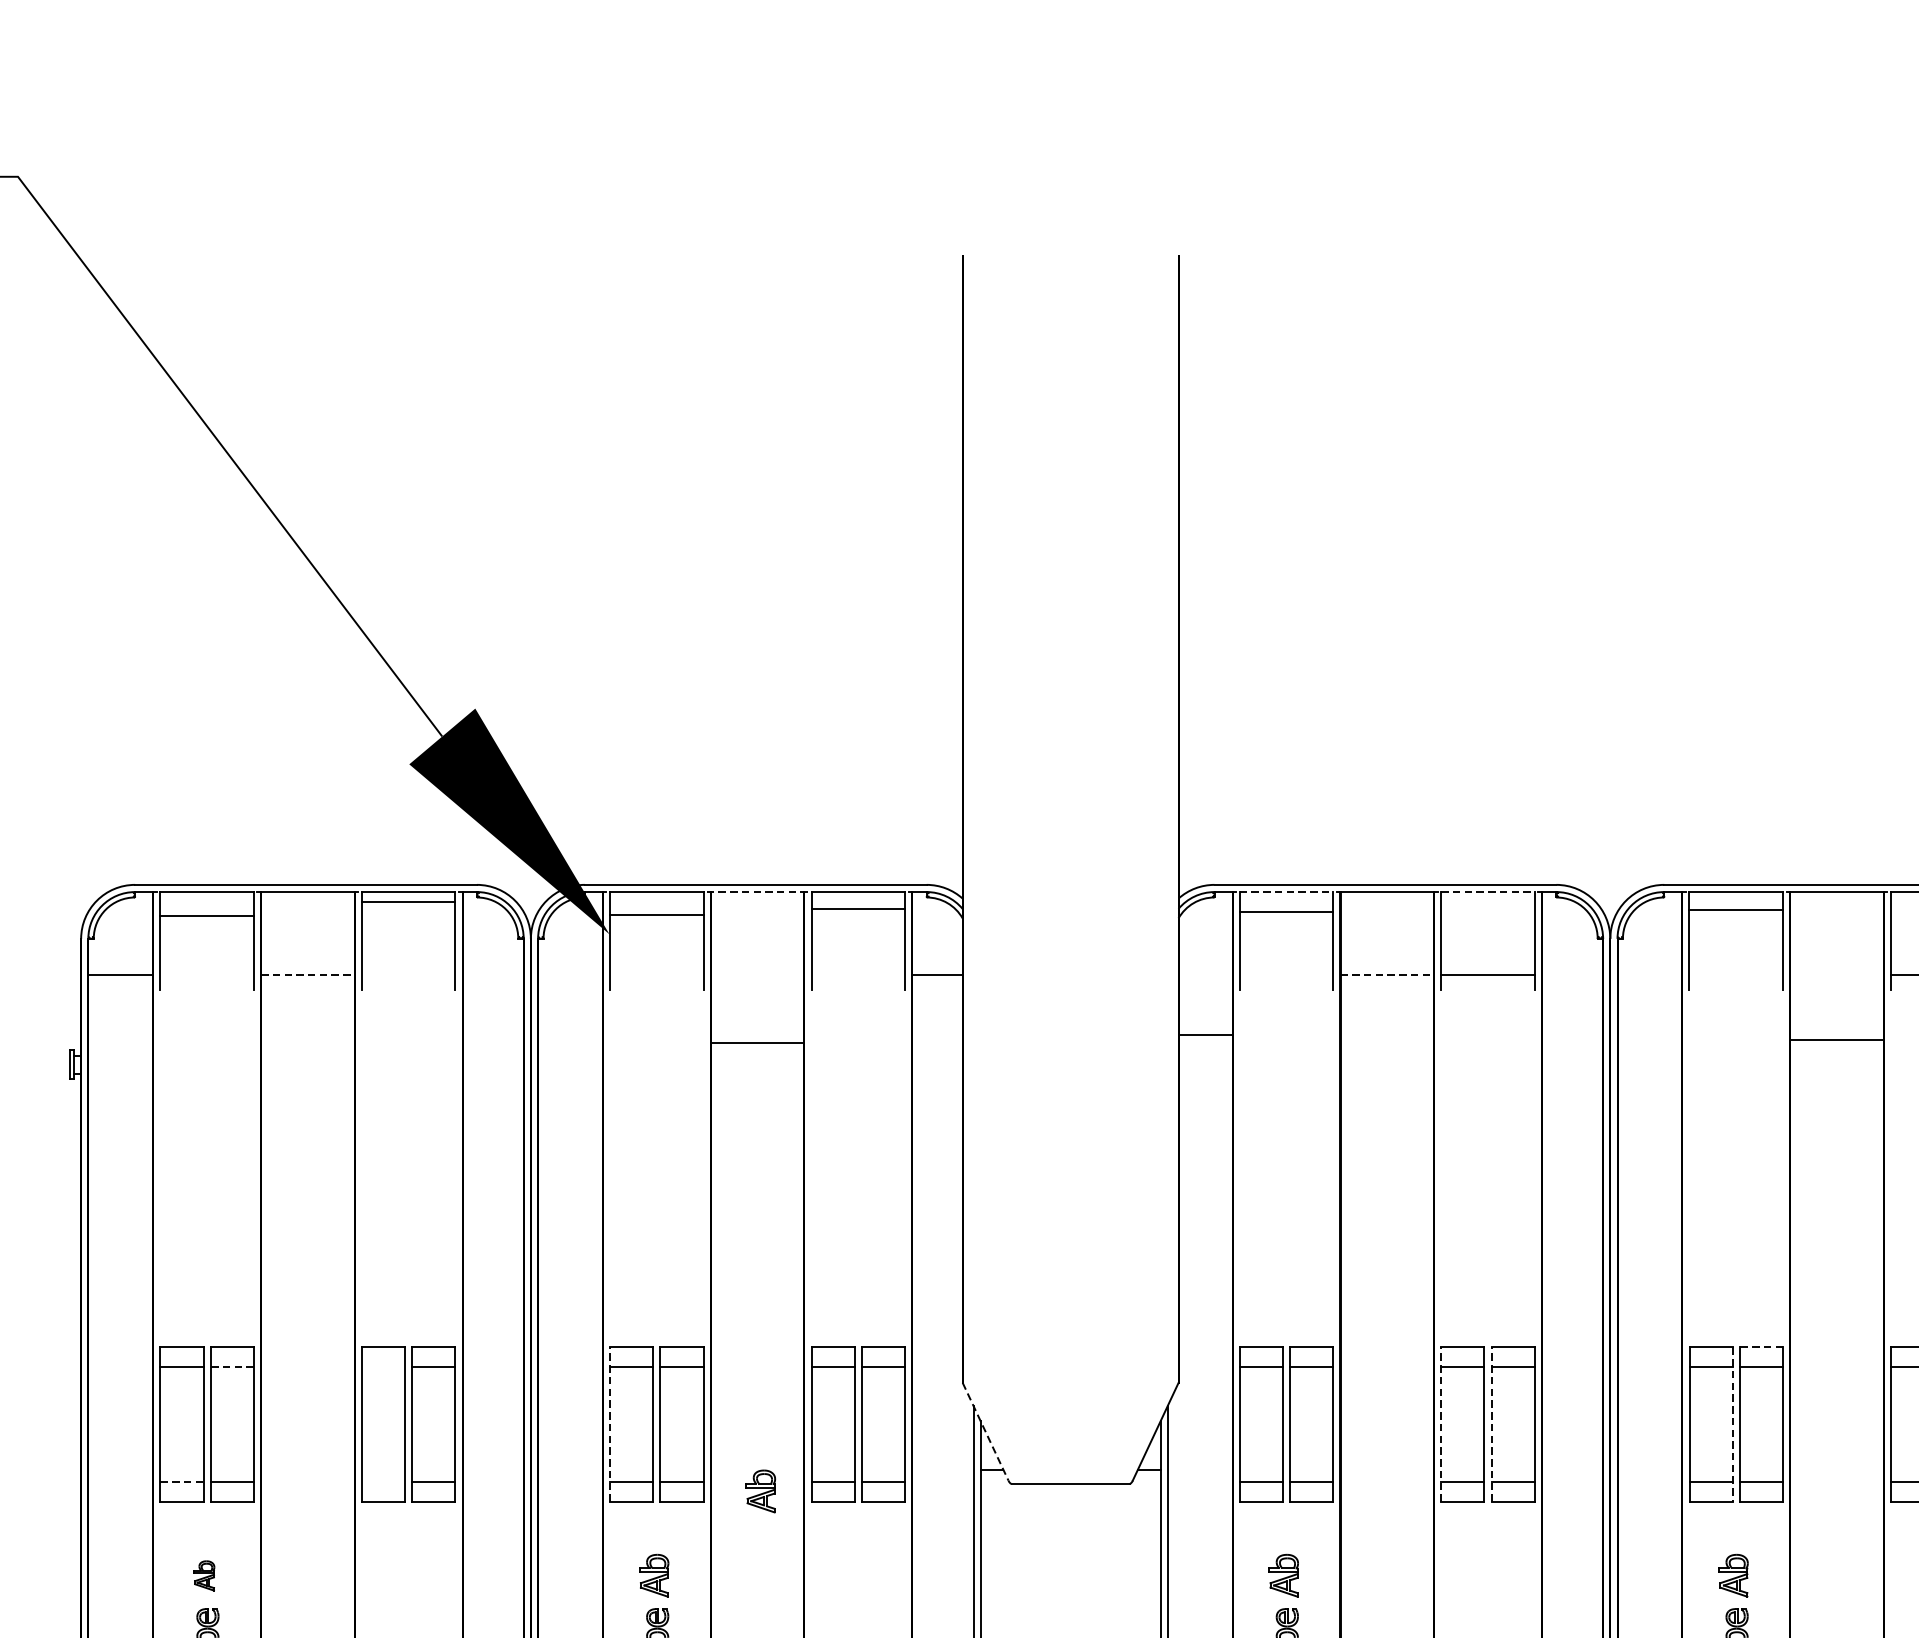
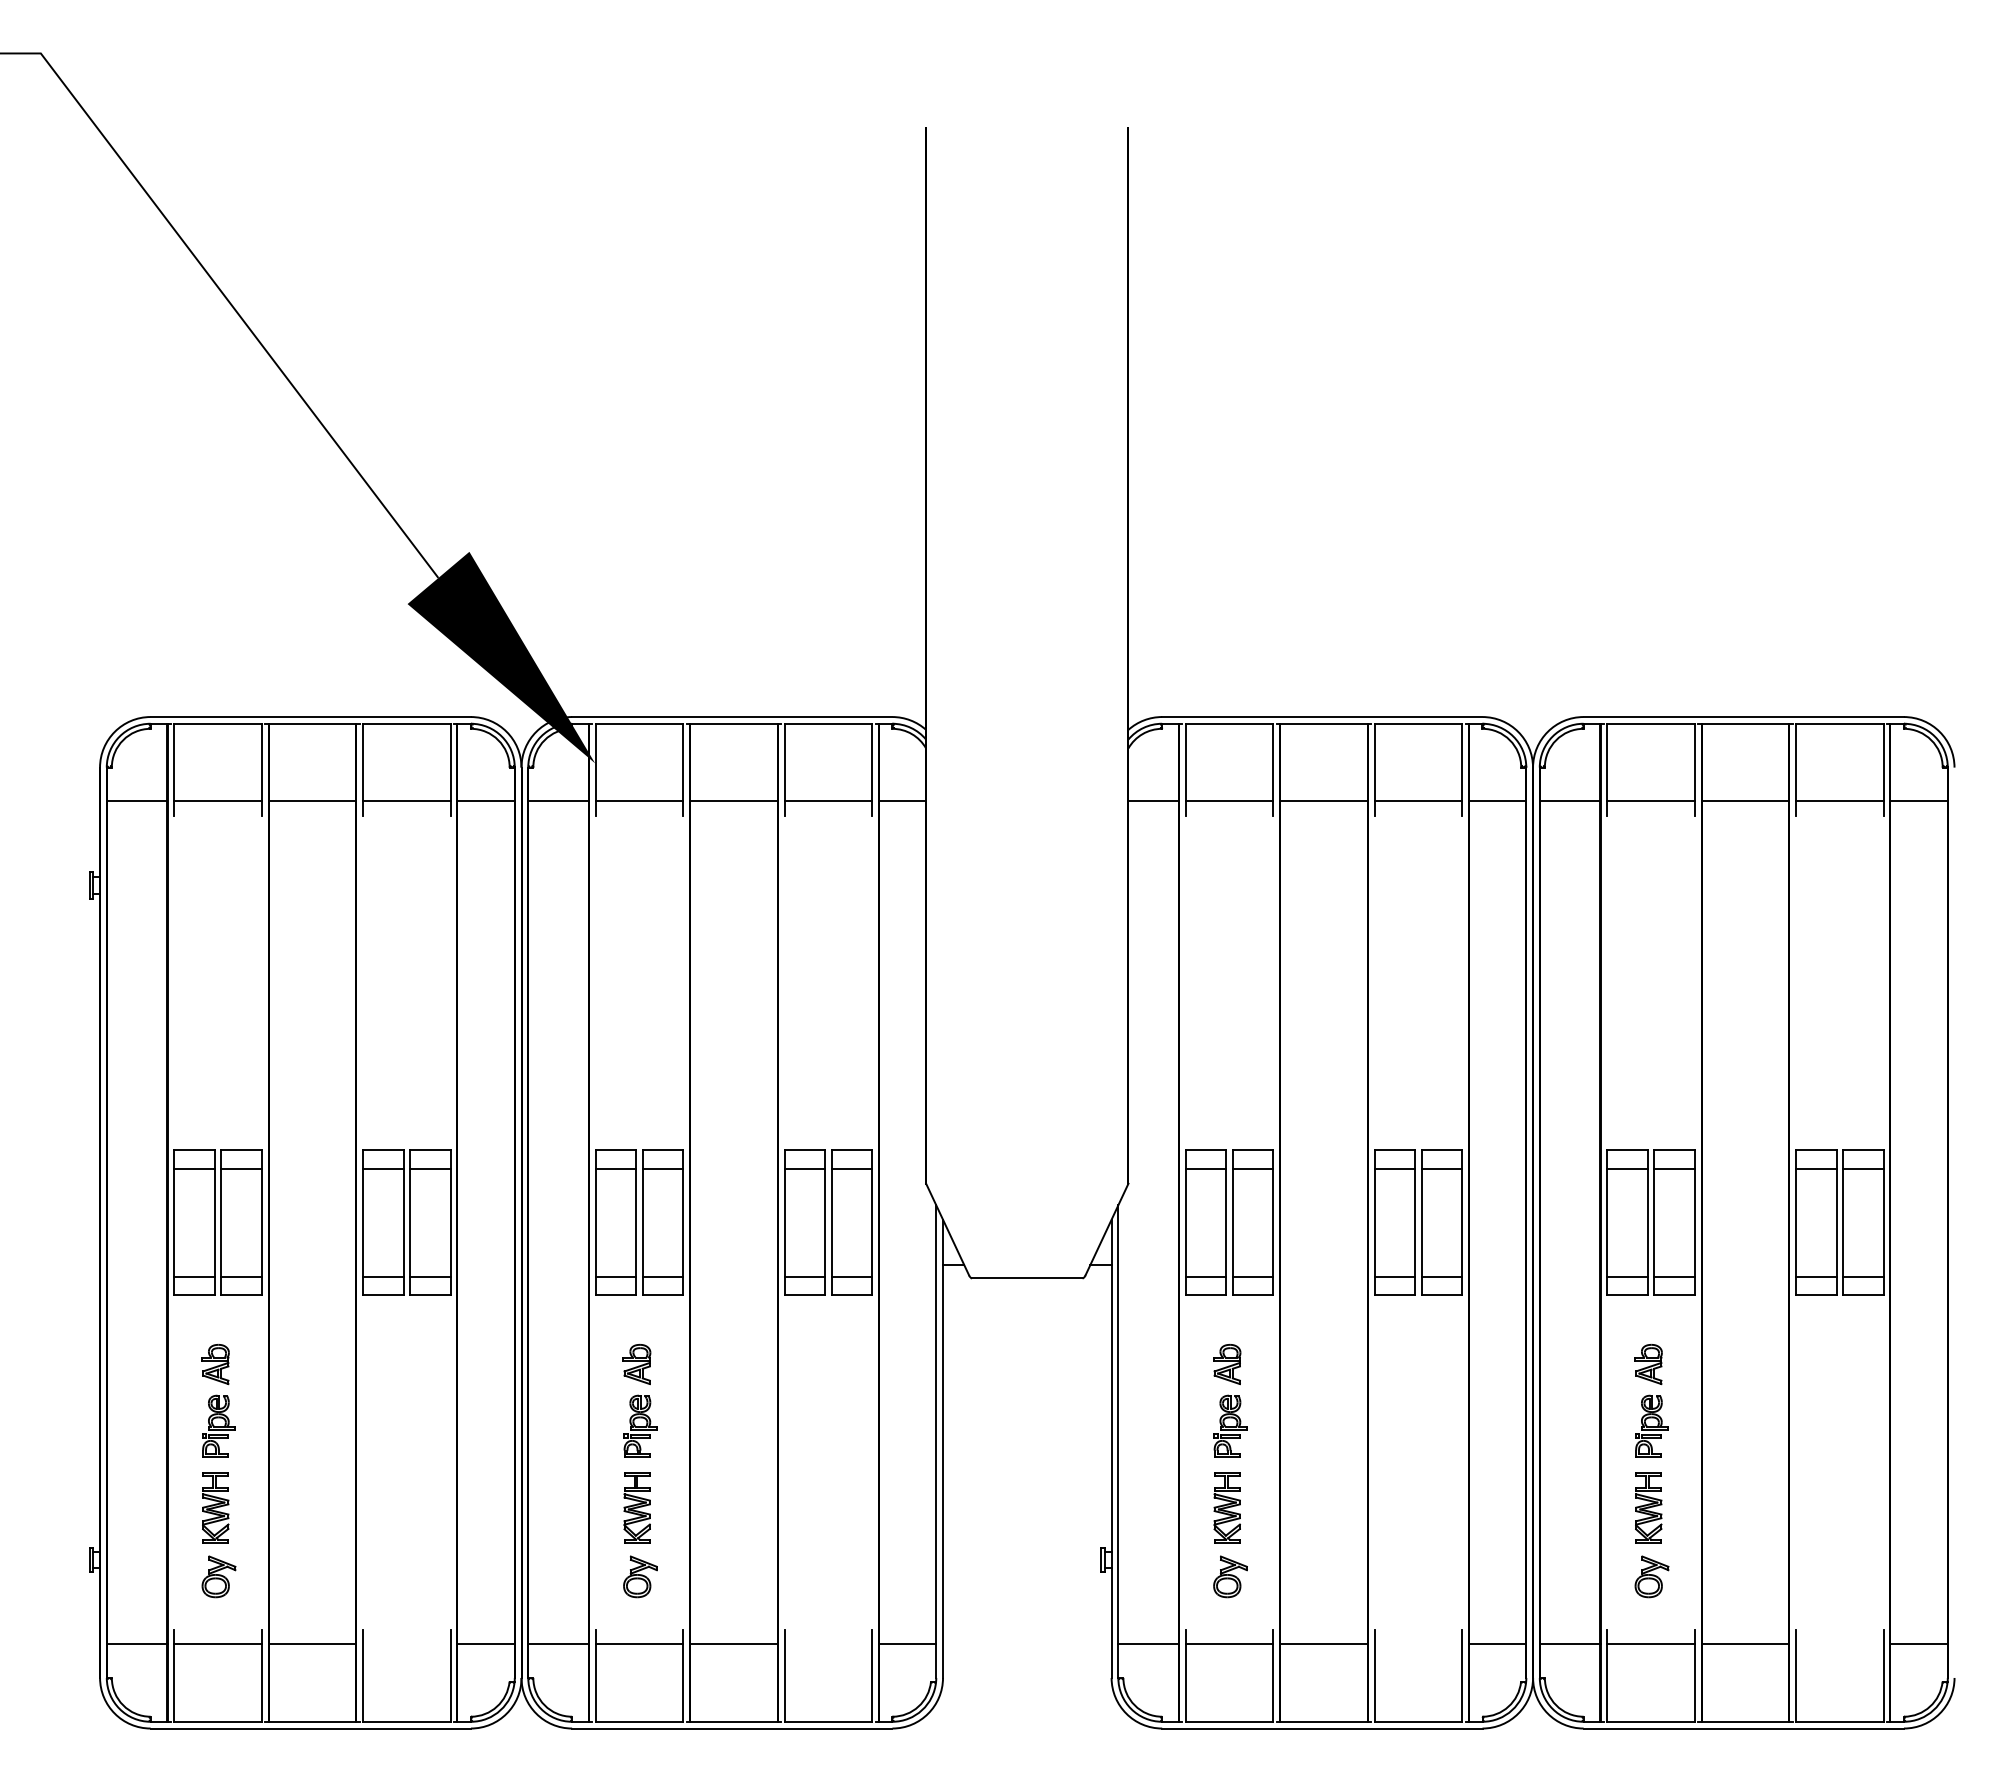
line: (757, 891) -> (733, 723), dashed -> solid
line: (1286, 891) -> (1229, 723), dashed -> solid
line: (1488, 891) -> (1418, 723), dashed -> solid
line: (408, 902) -> (406, 801), moved
line: (858, 908) -> (828, 801), moved
line: (1735, 909) -> (1650, 801), moved
line: (1286, 912) -> (1229, 801), moved
line: (656, 915) -> (639, 801), moved
line: (206, 916) -> (217, 801), moved
line: (307, 975) -> (312, 801), dashed -> solid
line: (492, 975) -> (485, 801), added
line: (570, 975) -> (558, 801), added
line: (1386, 975) -> (1323, 801), dashed -> solid
line: (1572, 975) -> (1497, 801), added
line: (1649, 975) -> (1569, 801), added
line: (1205, 1034) -> (1153, 801), moved
line: (1837, 1040) -> (1745, 801), moved
line: (757, 1043) -> (733, 801), moved
line: (1761, 1347) -> (1674, 1150), dashed -> solid
line: (232, 1366) -> (241, 1168), dashed -> solid
line: (383, 1366) -> (383, 1168), added
line: (609, 1424) -> (595, 1222), dashed -> solid
line: (1441, 1424) -> (1374, 1222), dashed -> solid
line: (1491, 1424) -> (1421, 1222), dashed -> solid
line: (1732, 1425) -> (1647, 1223), dashed -> solid
line: (985, 1431) -> (947, 1229), dashed -> solid
line: (181, 1481) -> (194, 1276), dashed -> solid
line: (383, 1481) -> (383, 1276), added
part: (760, 1491) -> (736, 1285), removed
part: (204, 1575) -> (215, 1364), size x1.43

